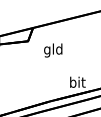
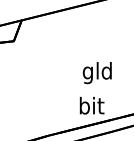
text: (53, 50) -> (97, 73), moved

